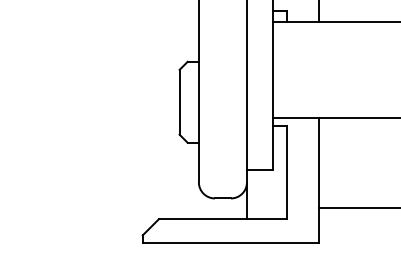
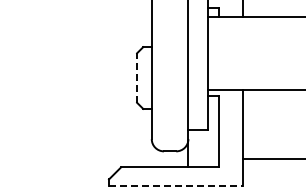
line: (180, 102) -> (137, 78), solid -> dashed
line: (231, 243) -> (176, 185), solid -> dashed

